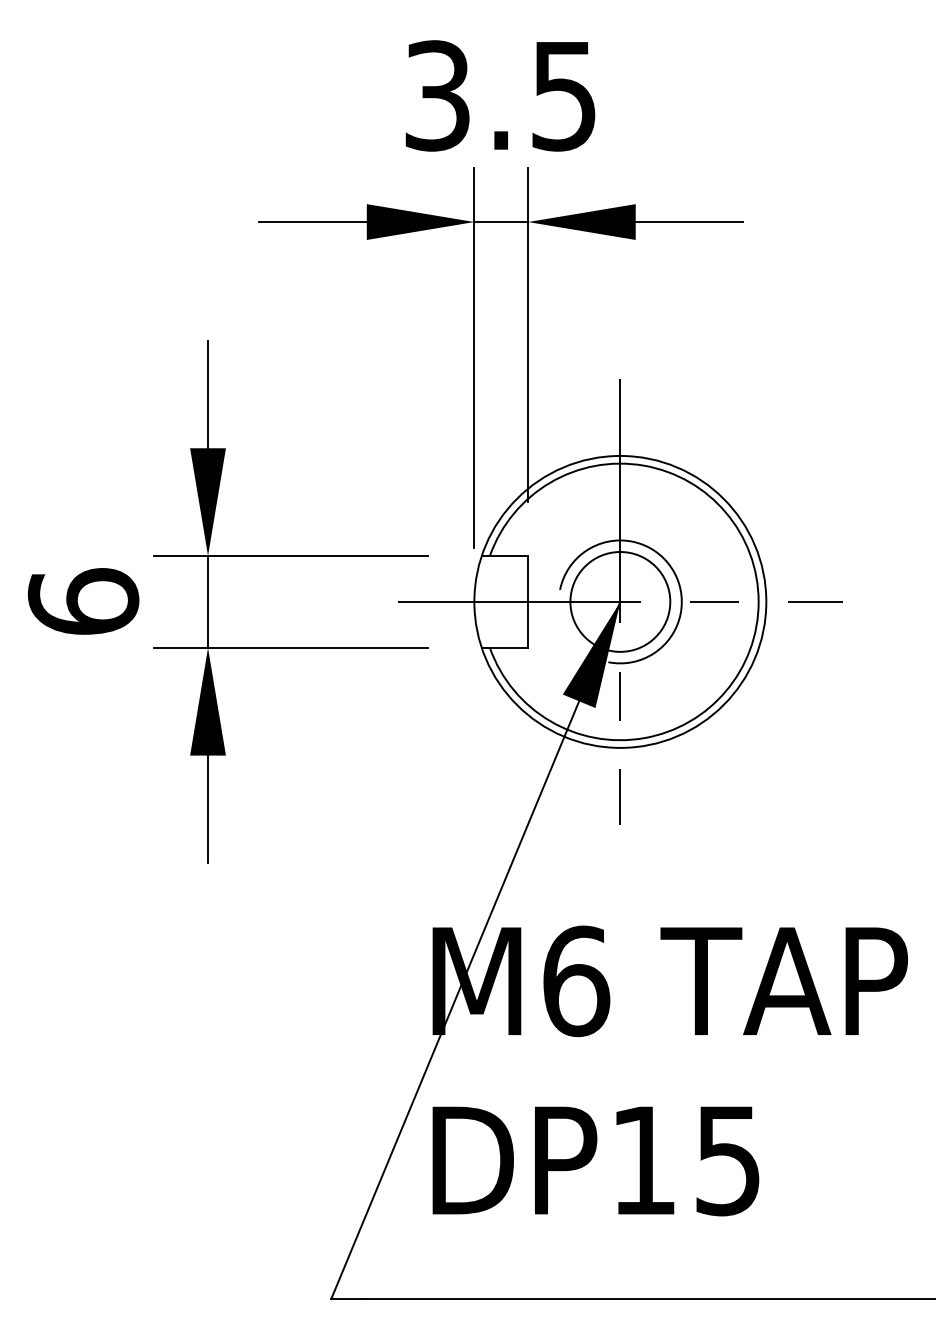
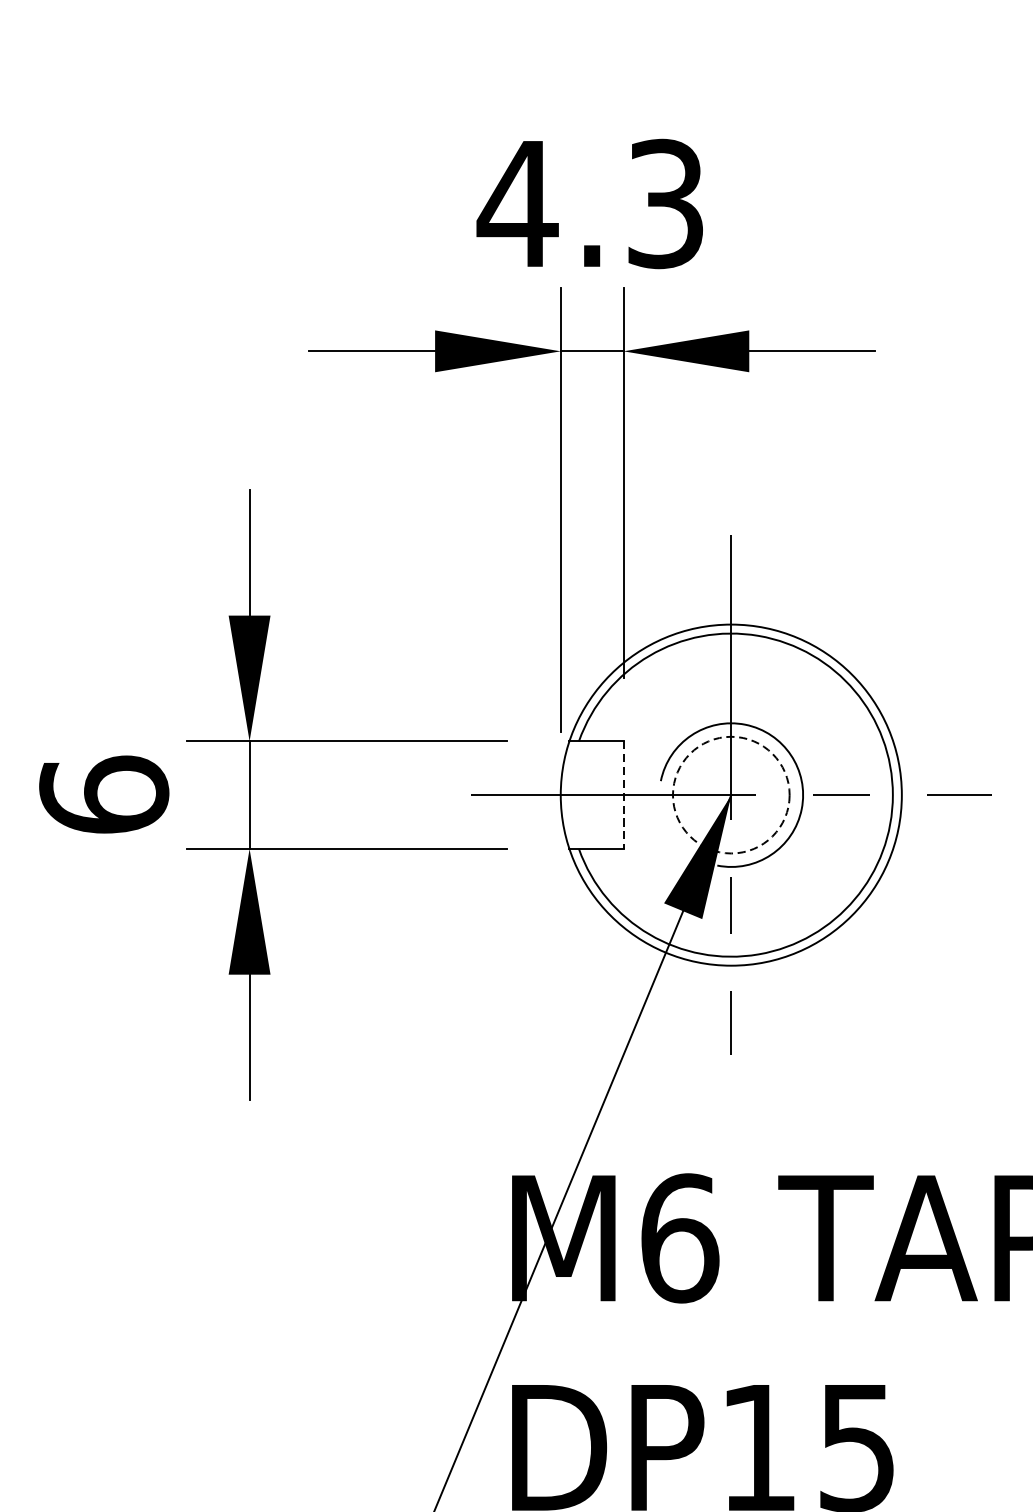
text: (499, 95) -> (590, 203), 3.5 -> 4.3
circle: (620, 601) -> (731, 794), solid -> dashed
line: (528, 602) -> (623, 795), solid -> dashed

